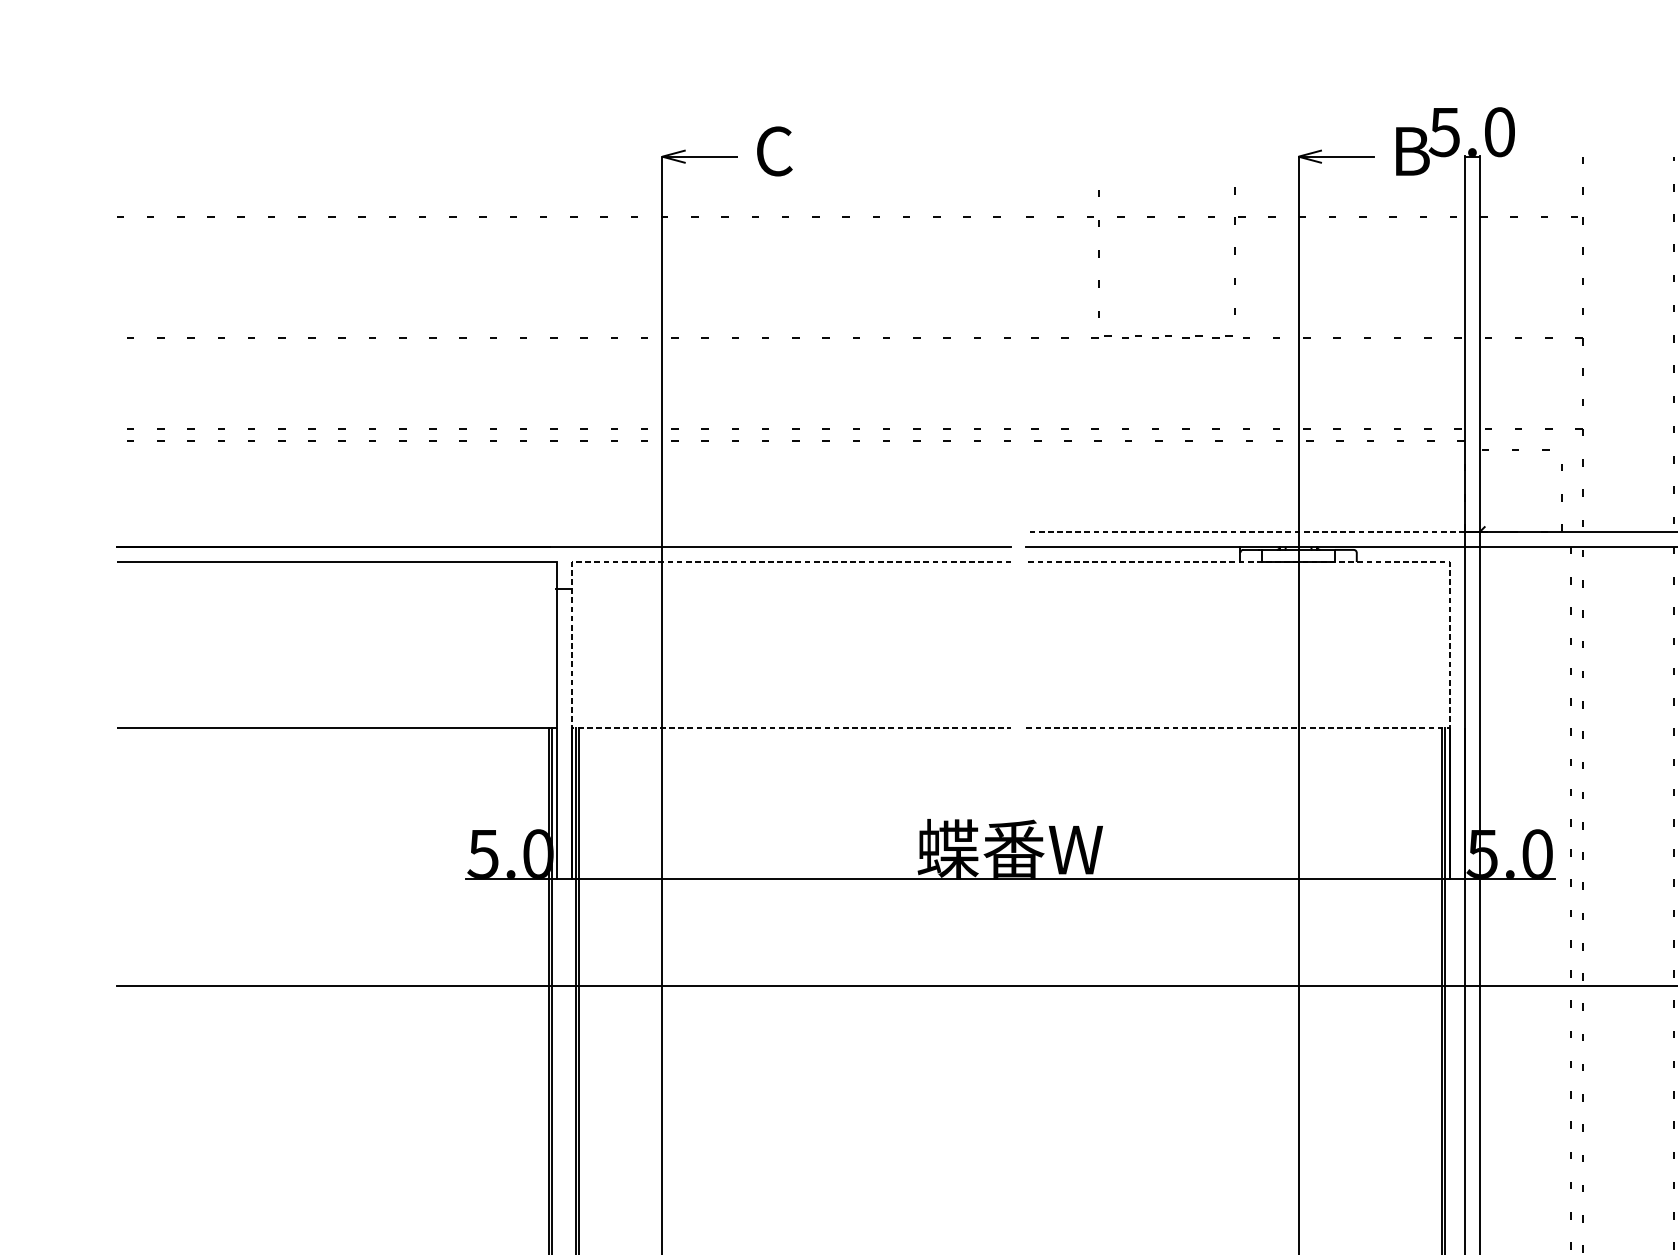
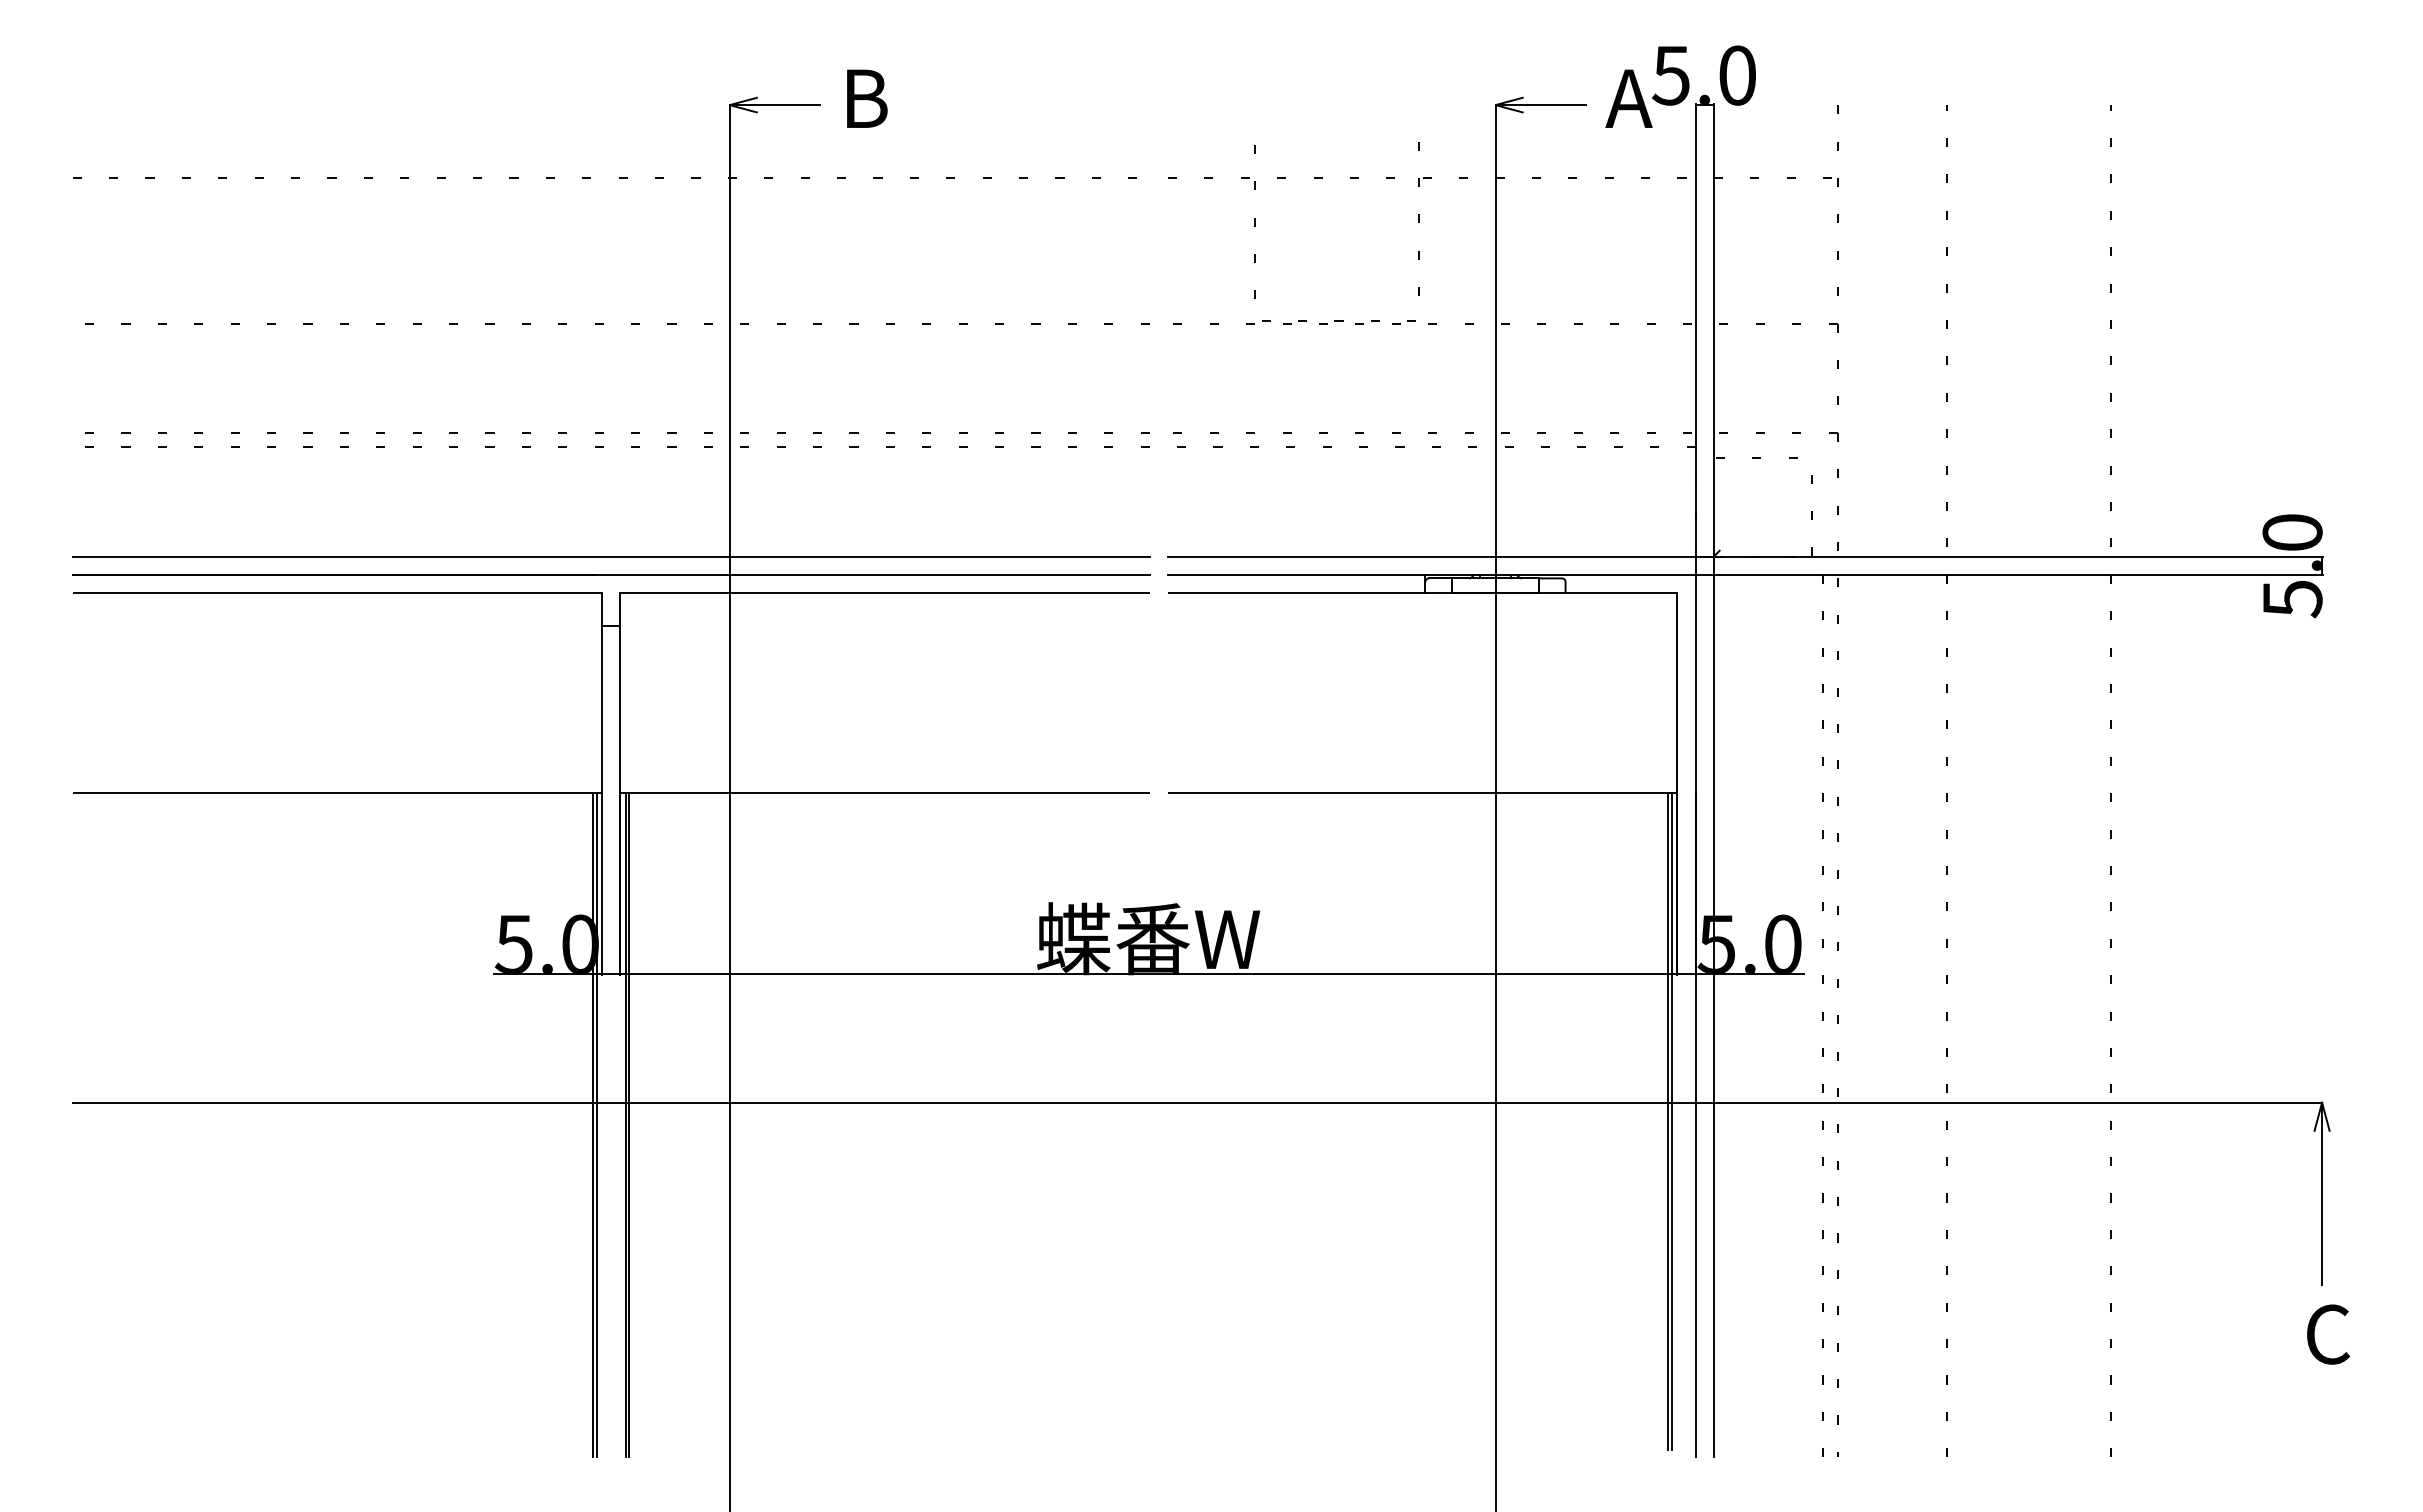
text: (775, 151) -> (865, 98), C -> B
text: (1409, 151) -> (1629, 98), B -> A
line: (563, 531) -> (610, 556), added
line: (1245, 531) -> (1431, 556), dashed -> solid
line: (1449, 644) -> (1677, 692), dashed -> solid
line: (571, 645) -> (620, 693), dashed -> solid

